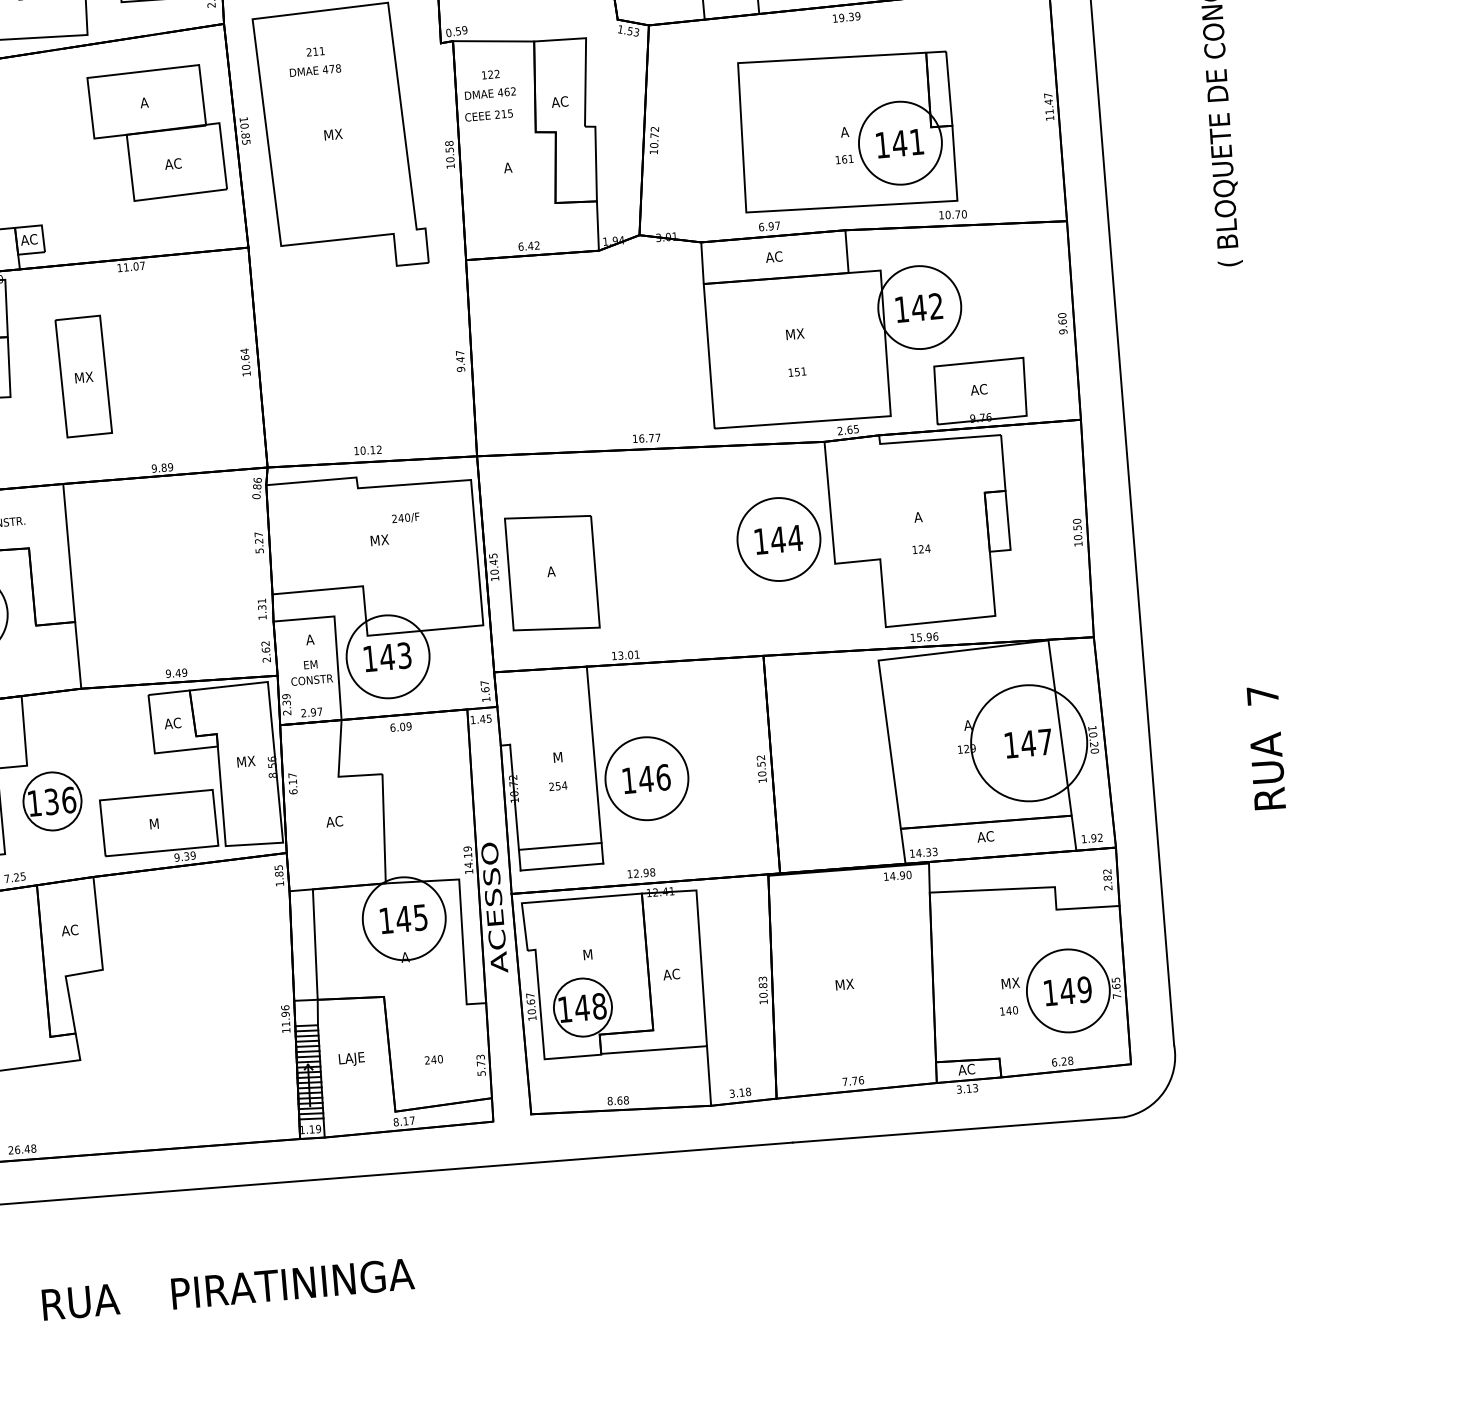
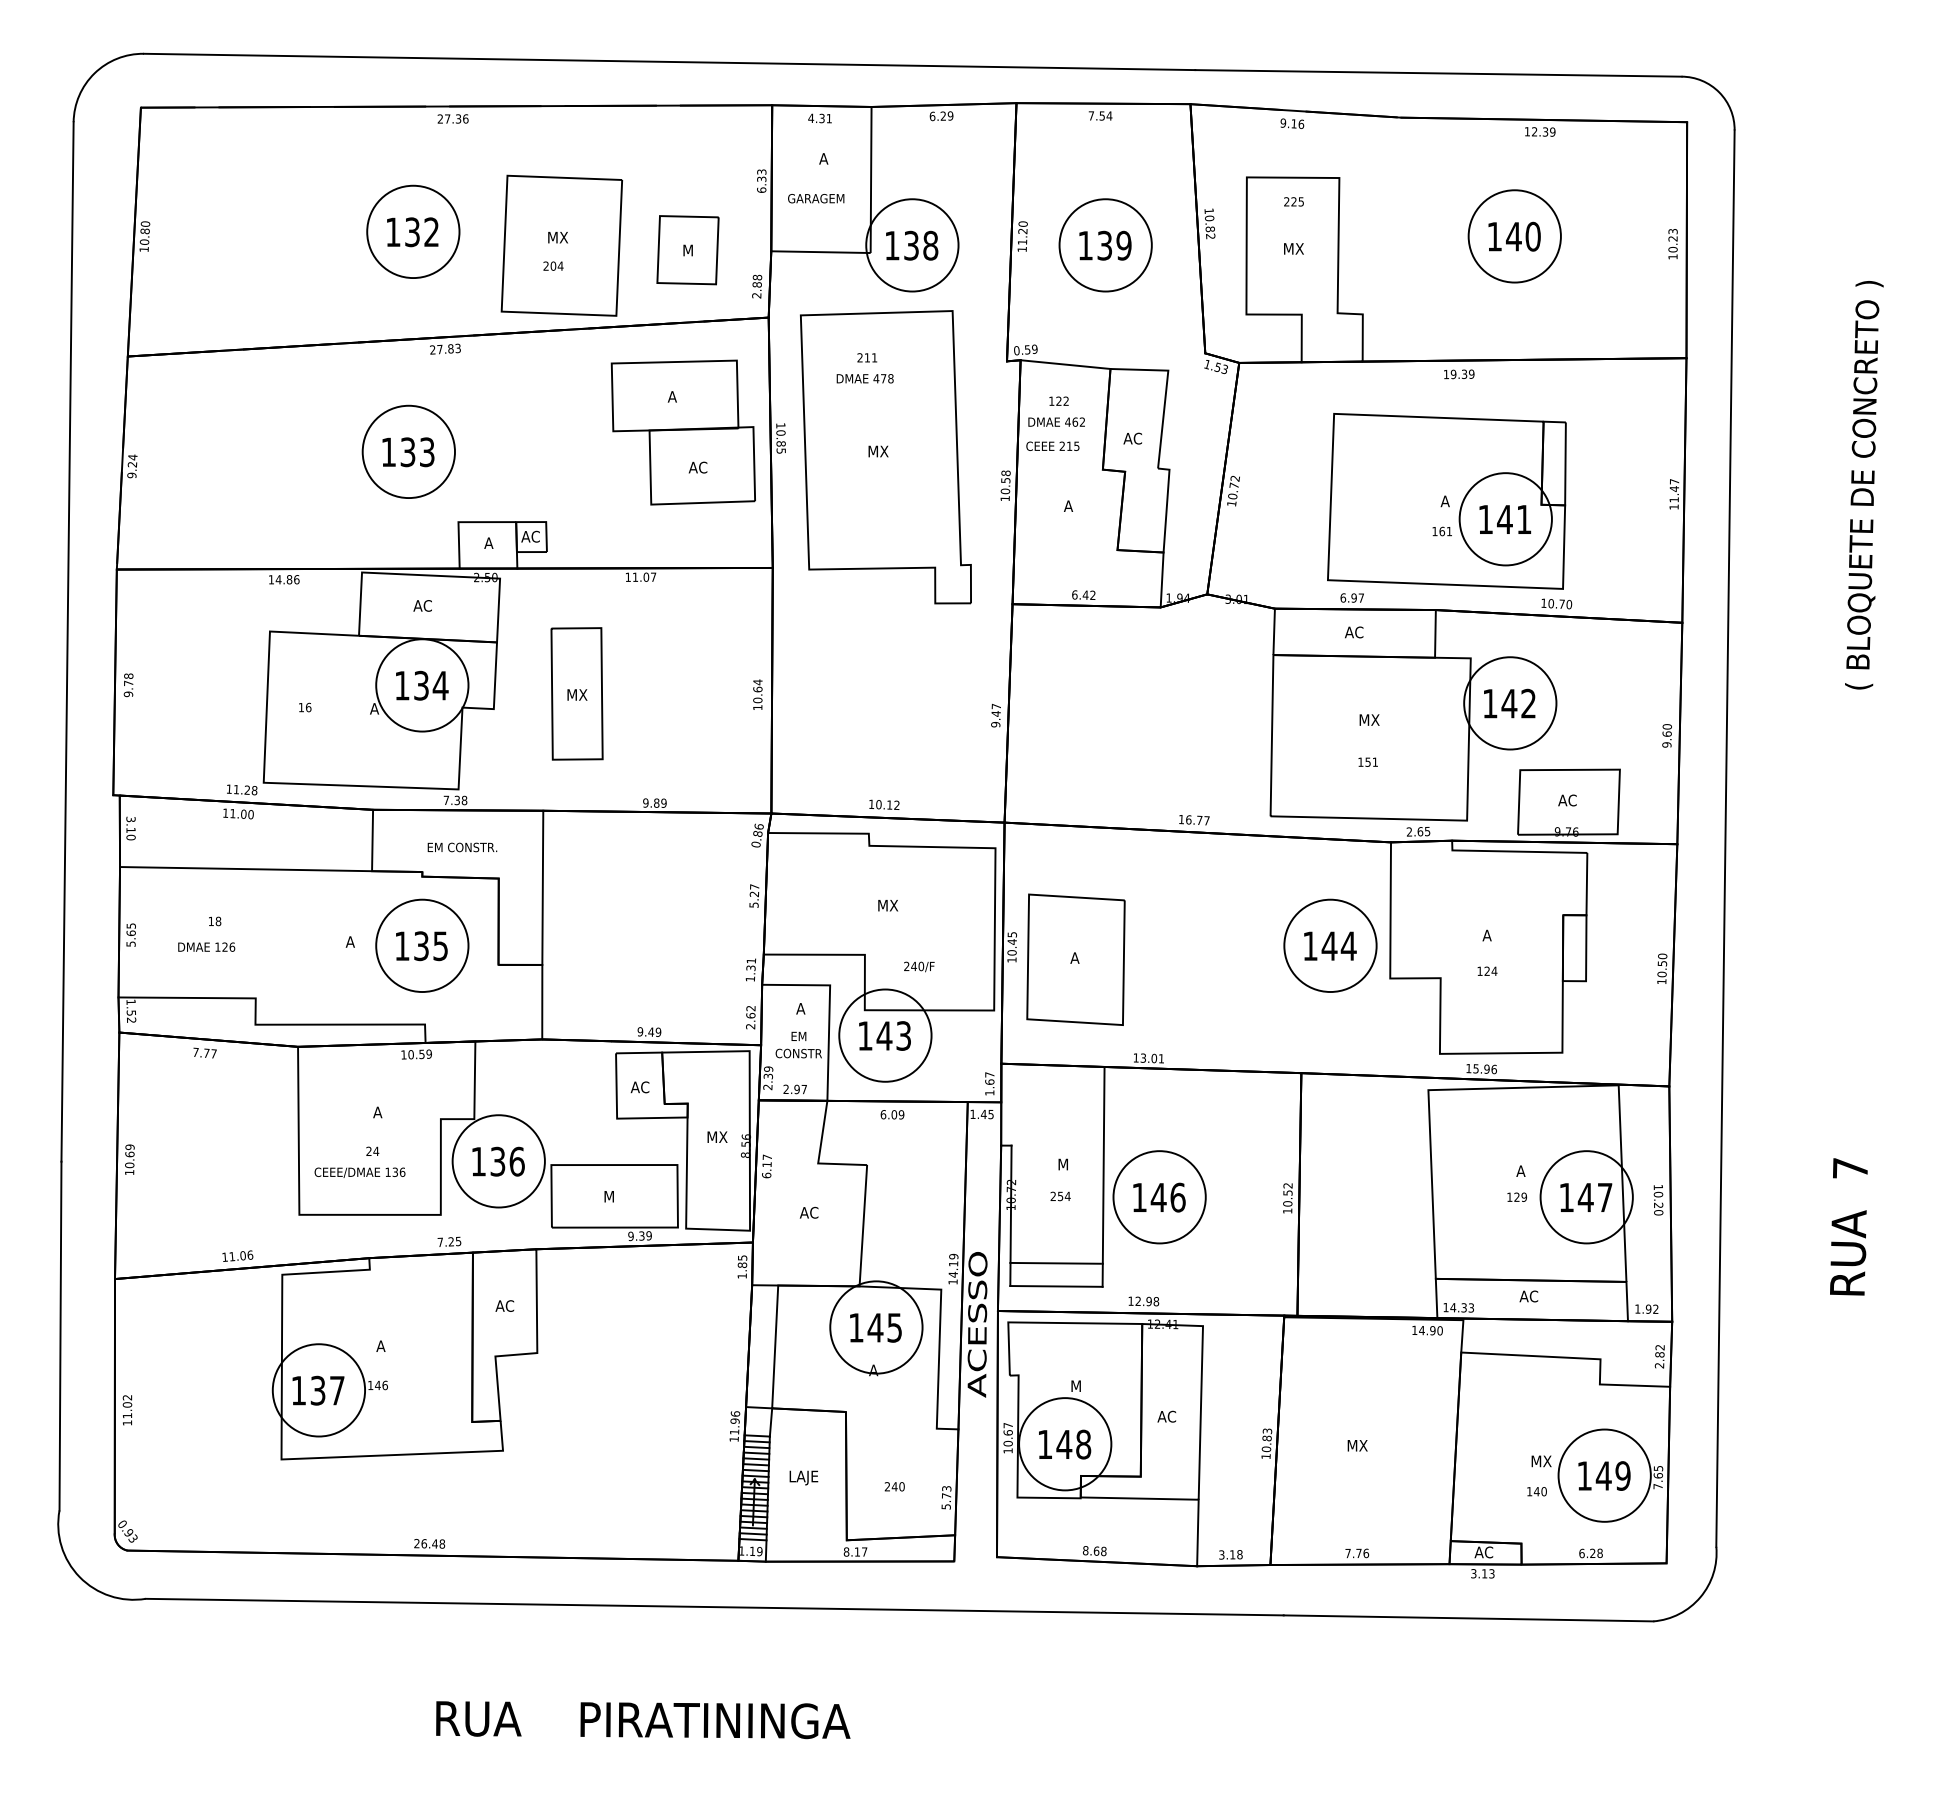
text: (405, 517) -> (919, 966), moved
circle: (1028, 743) -> (1586, 1197), size x0.71
circle: (52, 801) -> (498, 1161), size x1.43
circle: (583, 1007) -> (1065, 1444), size x1.43

